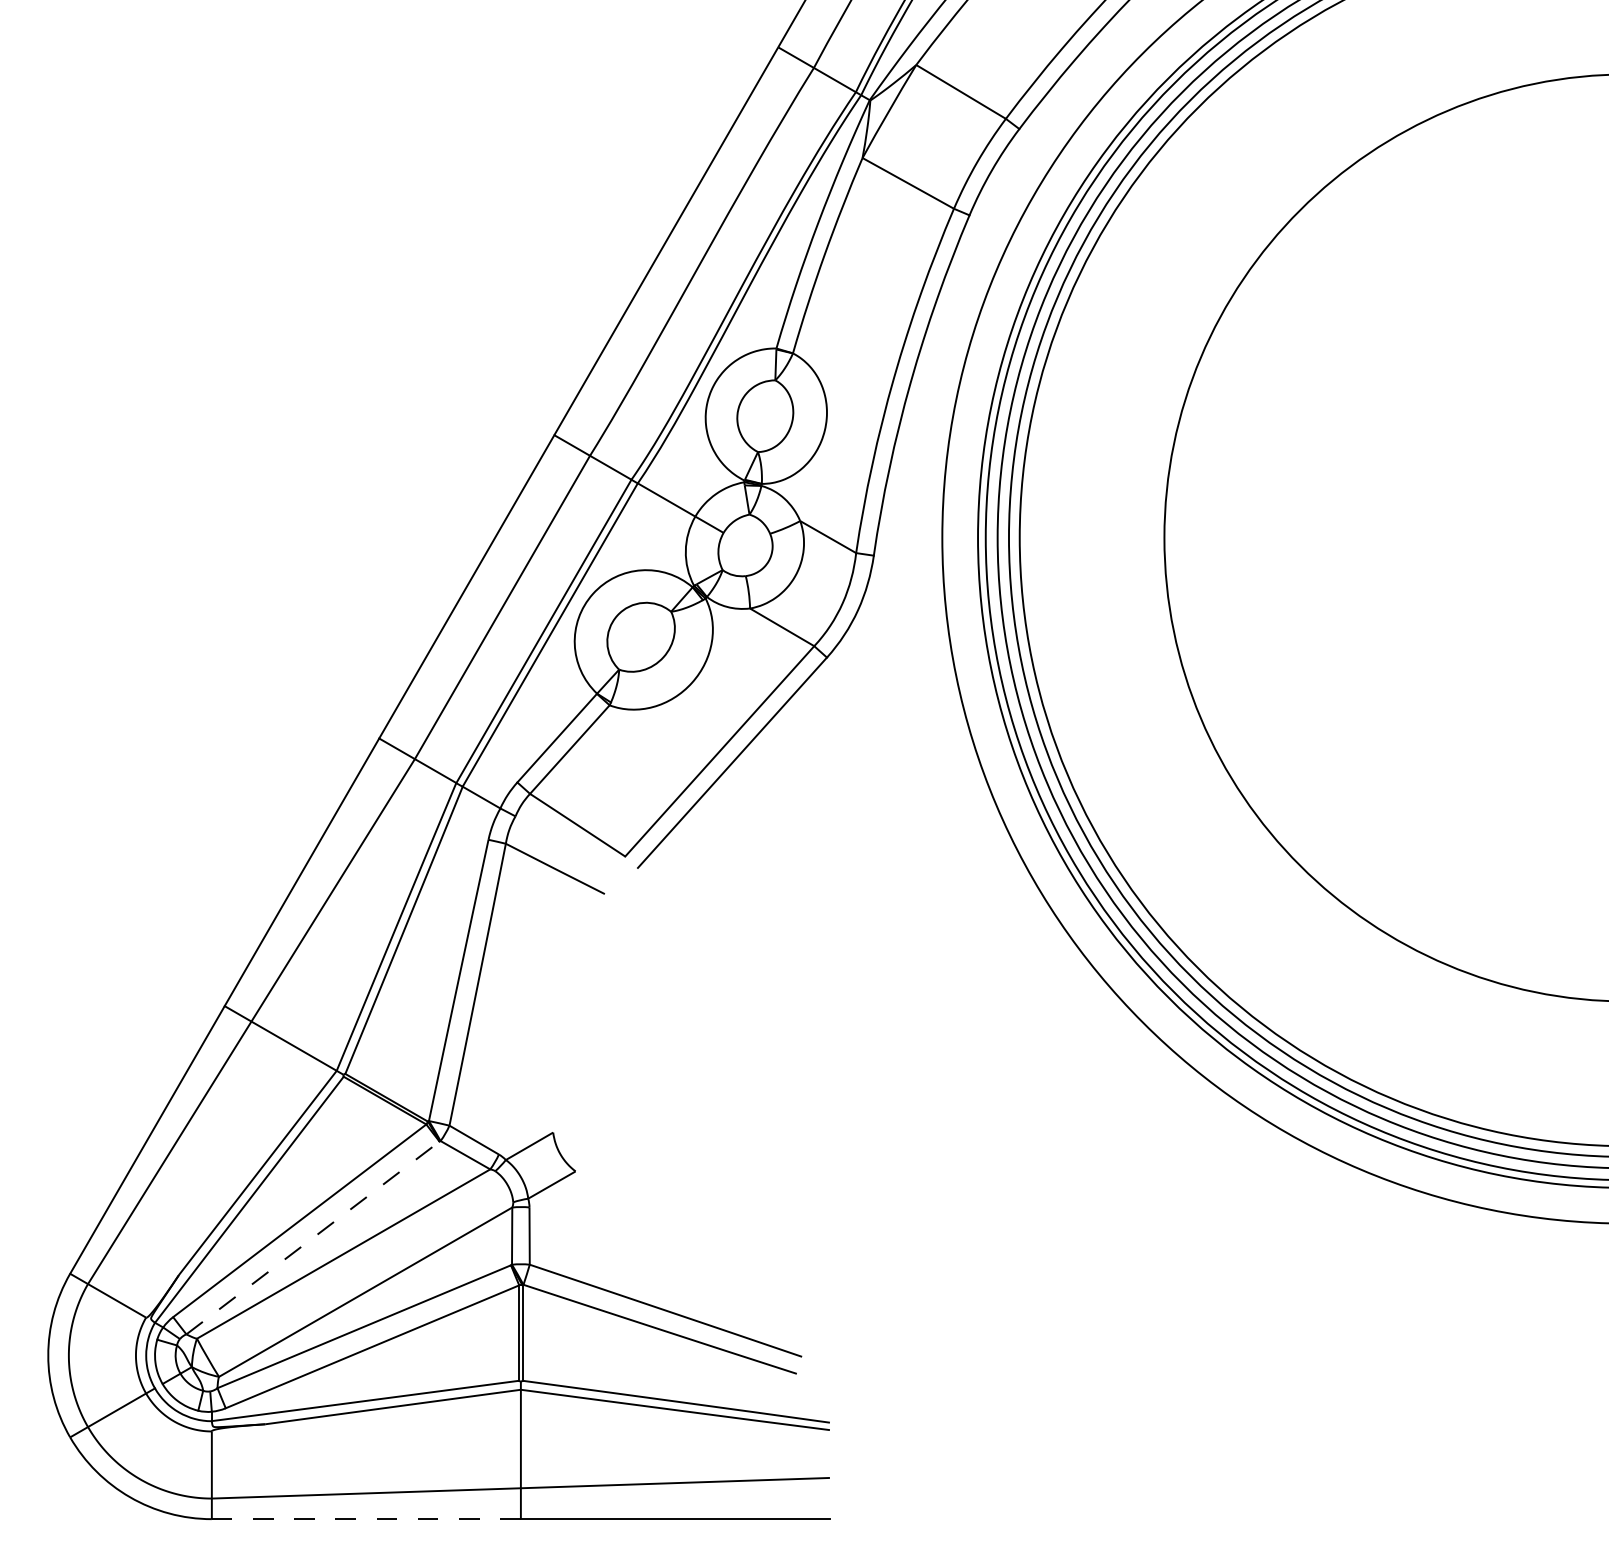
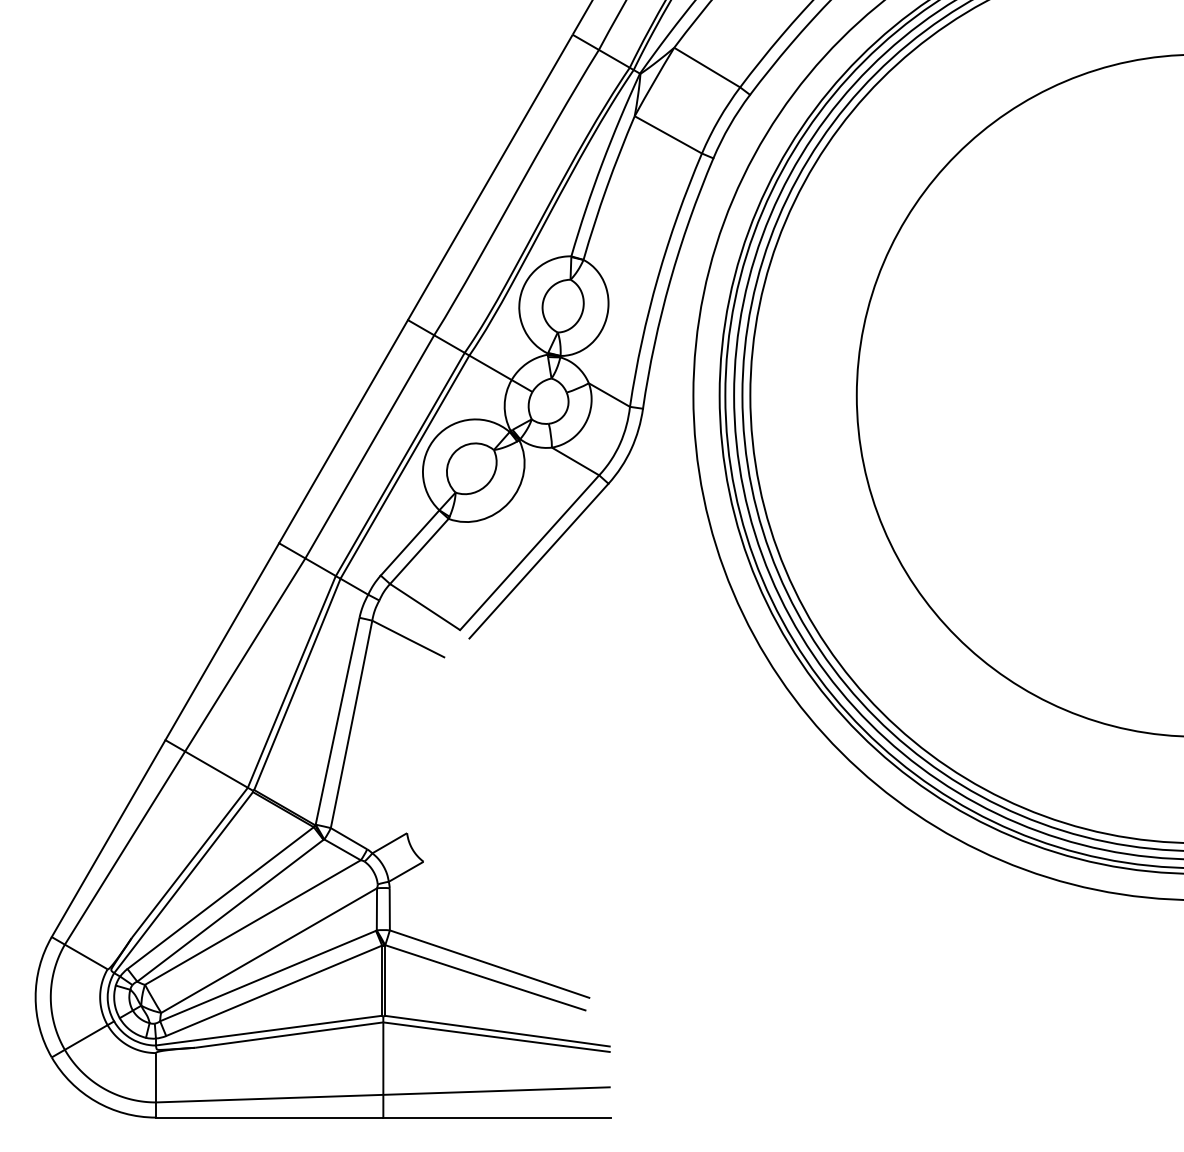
line: (313, 1237) -> (230, 910), dashed -> solid
line: (366, 1519) -> (269, 1117), dashed -> solid

